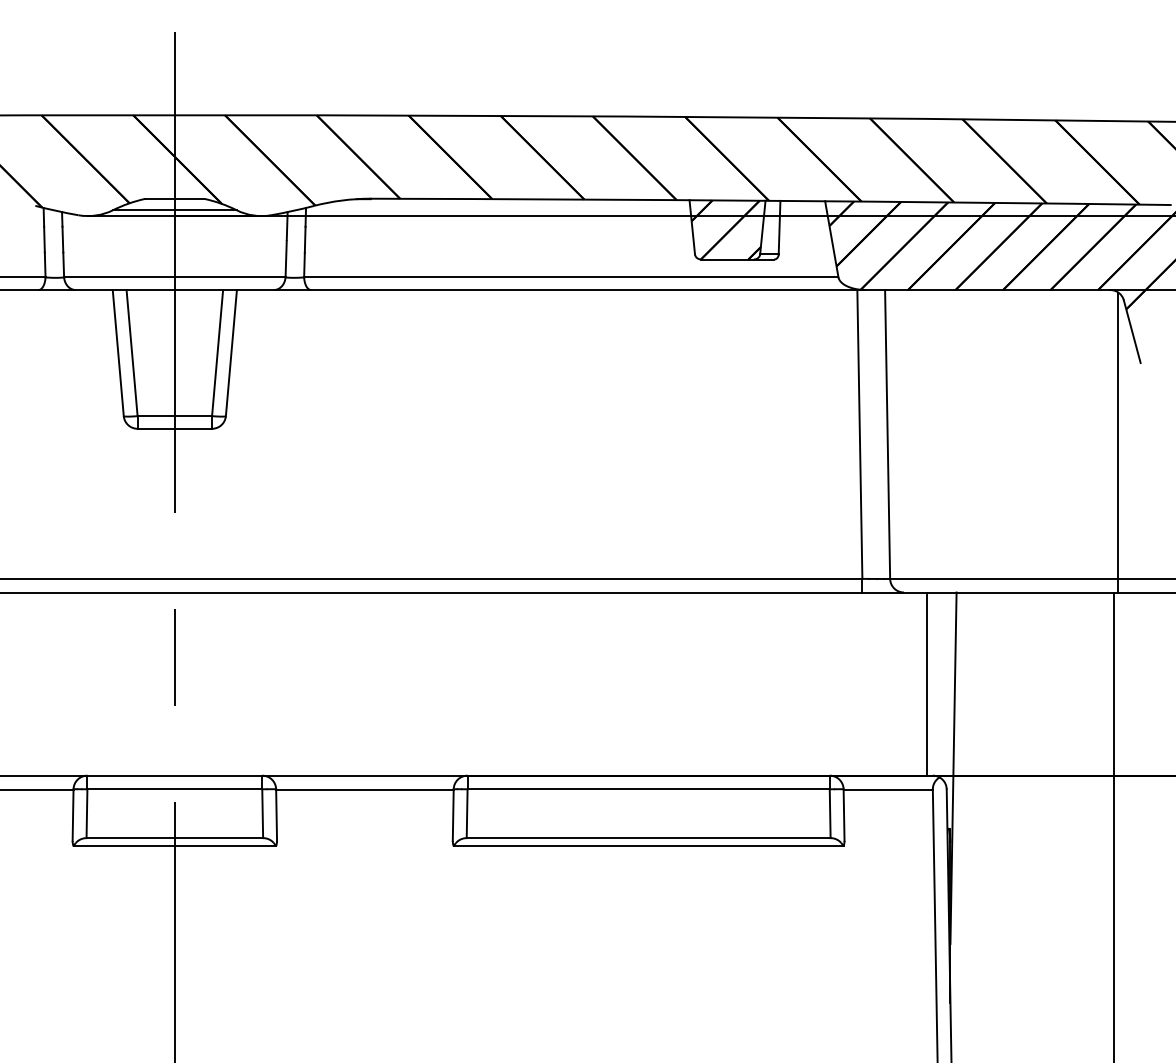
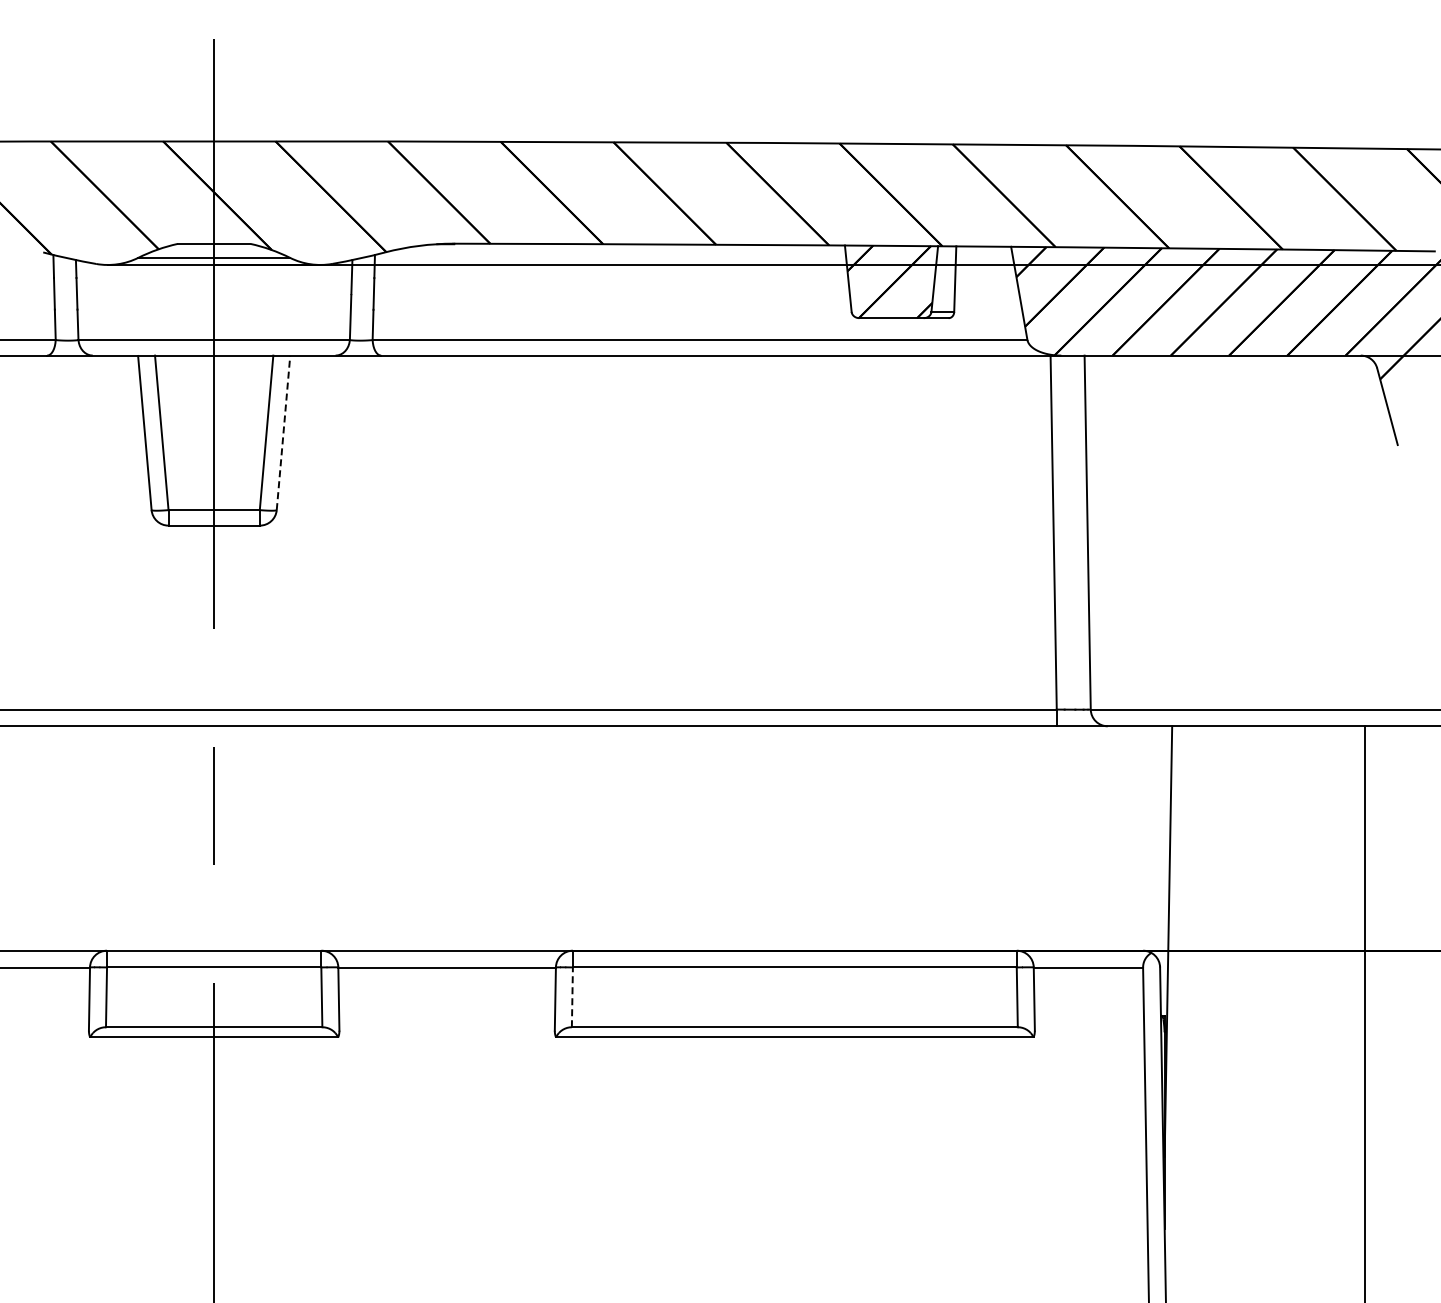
line: (231, 352) -> (283, 432), solid -> dashed
line: (1118, 442) -> (1370, 542), removed
line: (926, 684) -> (1135, 838), removed
line: (467, 813) -> (572, 997), solid -> dashed

